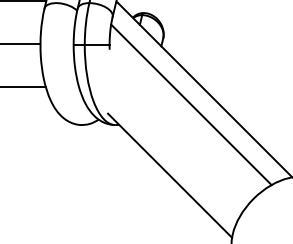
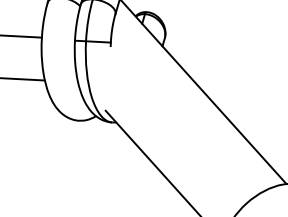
line: (191, 104) -> (189, 105), removed

